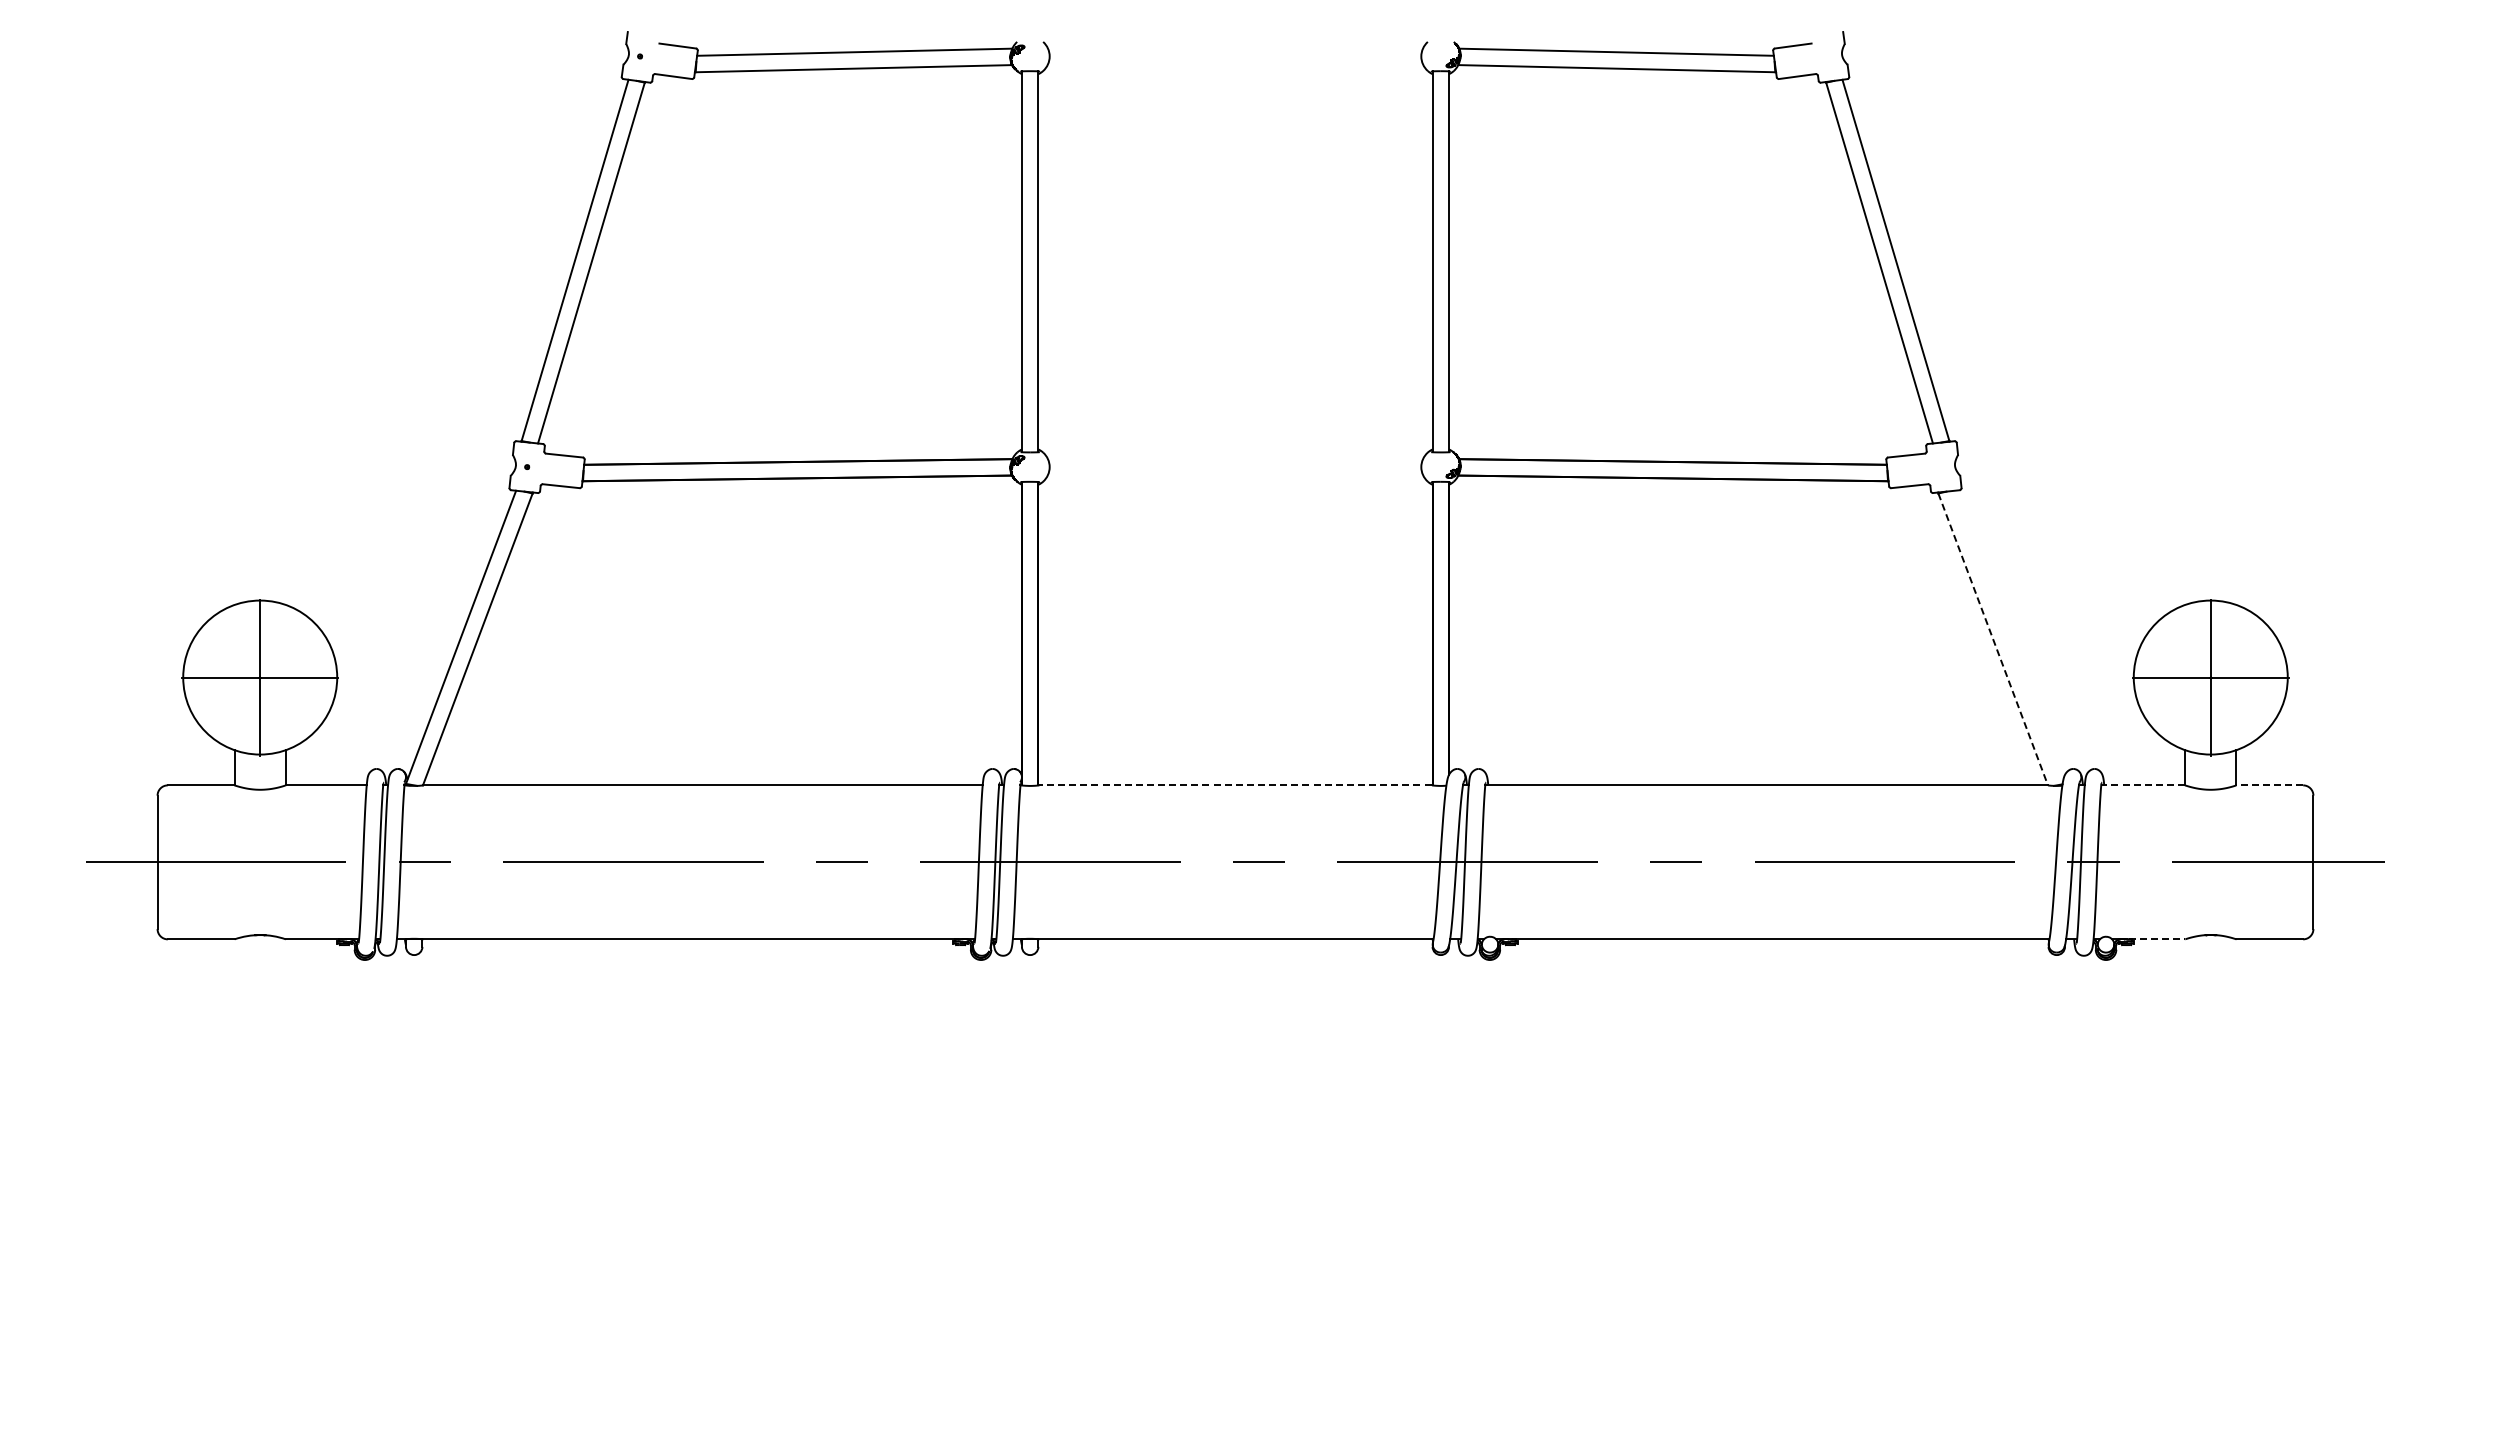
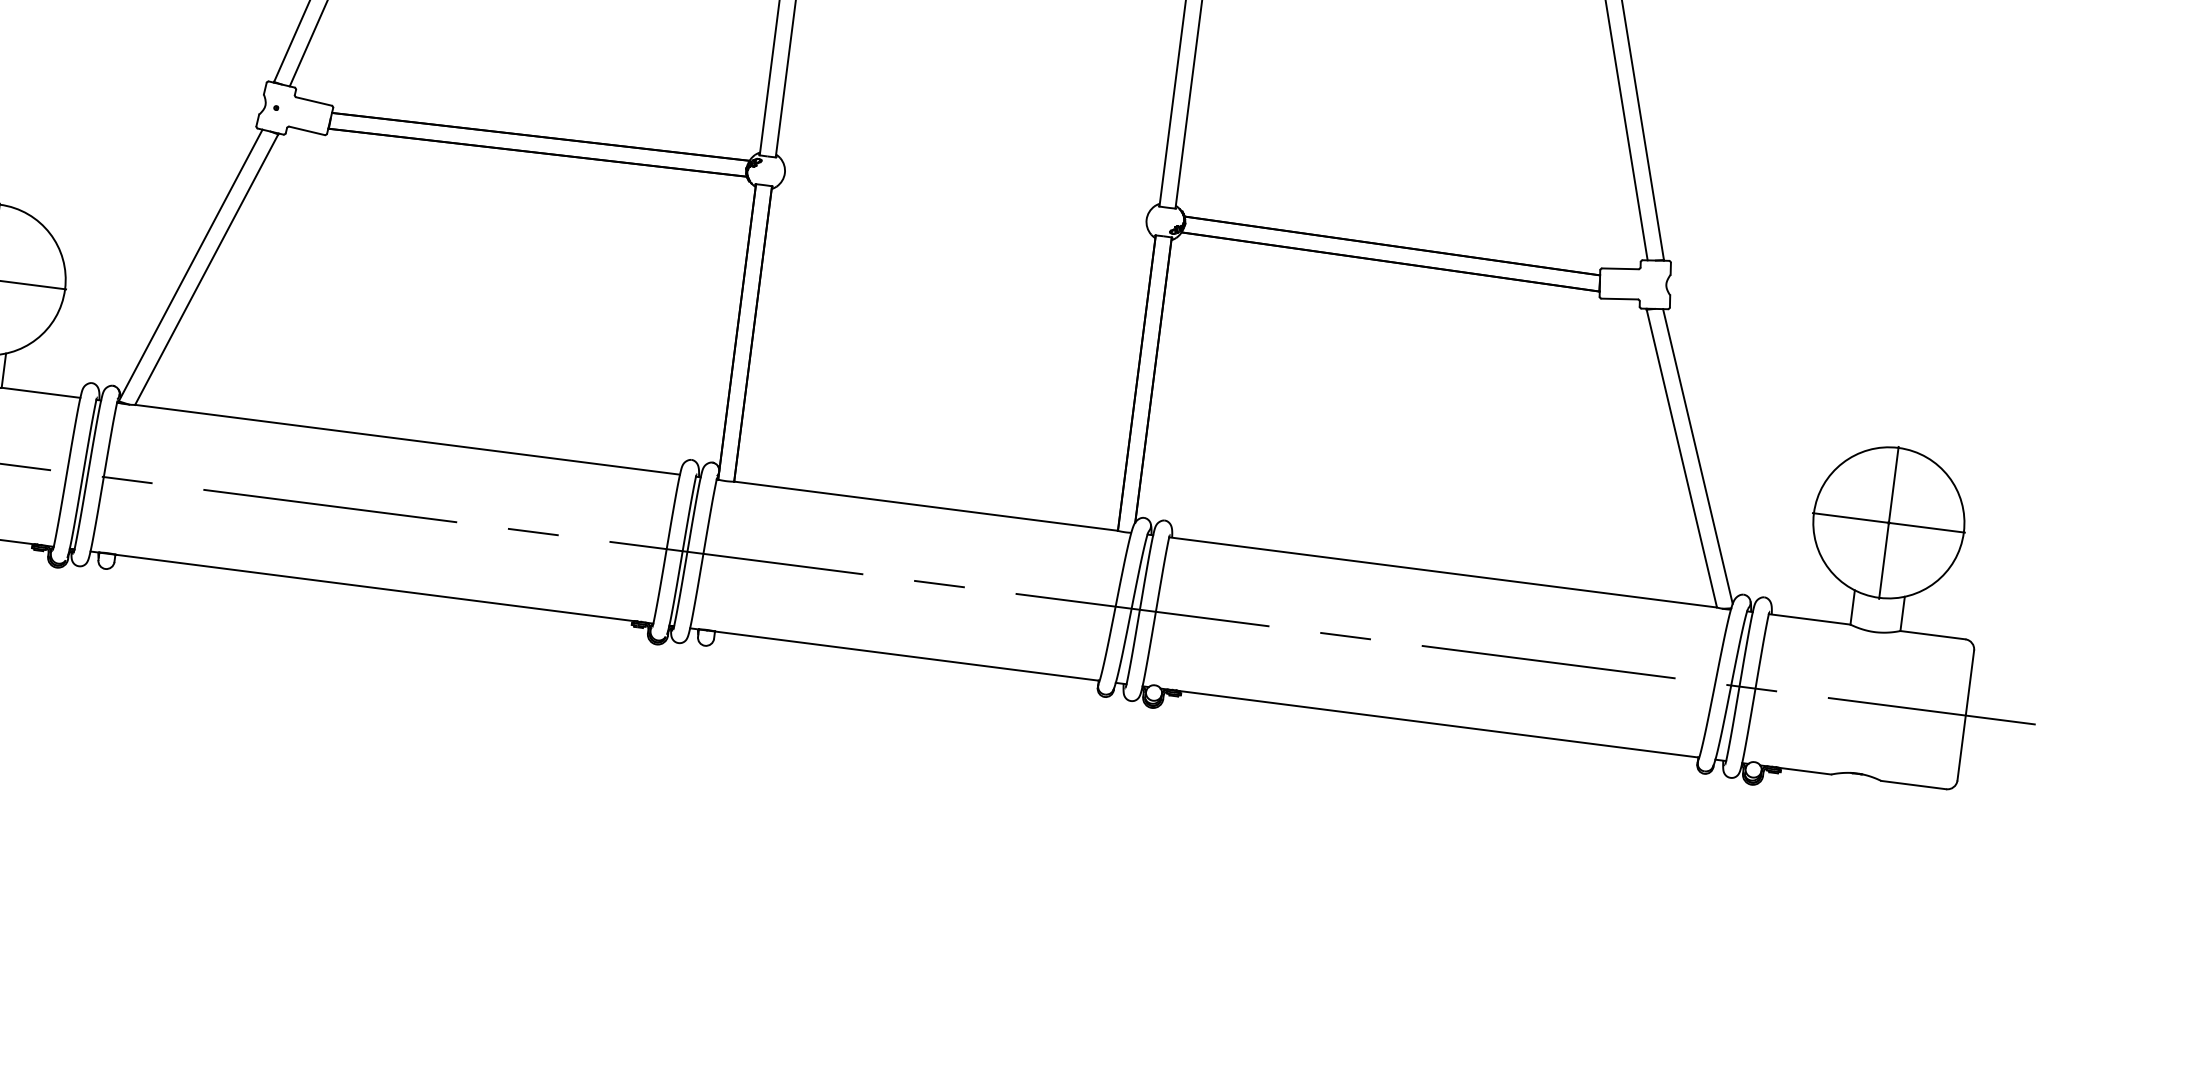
line: (2008, 634) -> (1697, 455), added
line: (1993, 639) -> (1682, 458), dashed -> solid
line: (1235, 785) -> (926, 506), dashed -> solid
line: (2143, 785) -> (1809, 619), dashed -> solid
line: (2269, 785) -> (1932, 635), dashed -> solid
line: (2157, 939) -> (1804, 771), dashed -> solid

